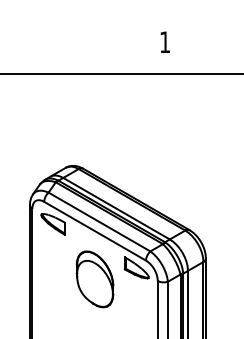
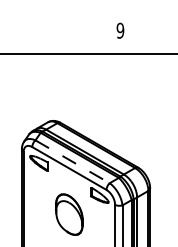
text: (165, 41) -> (120, 30), 1 -> 9
line: (99, 221) -> (72, 161), solid -> dashed
part: (95, 279) -> (69, 214), moved

